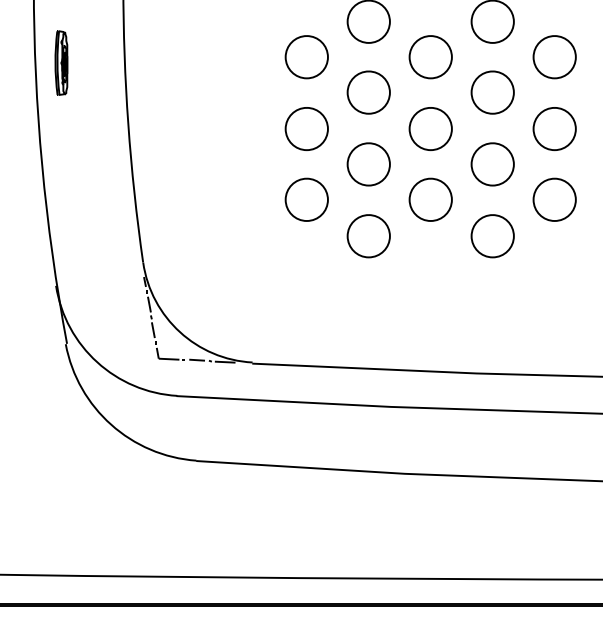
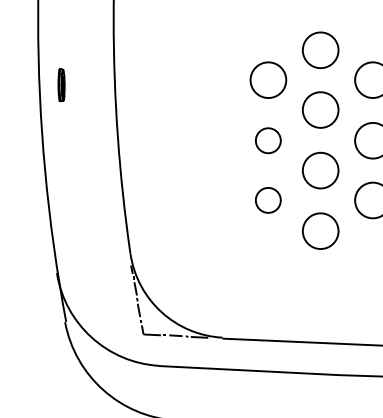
part: (61, 62) -> (61, 84), size x0.6
part: (306, 128) -> (268, 140), size x0.7
part: (306, 199) -> (268, 200), size x0.7

